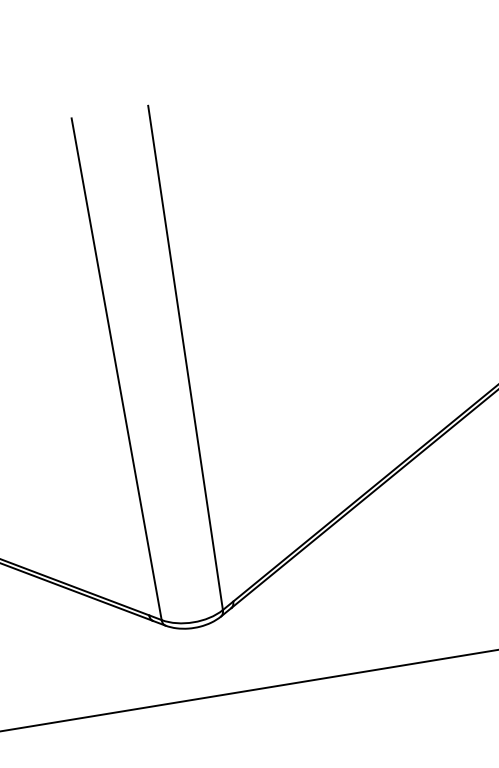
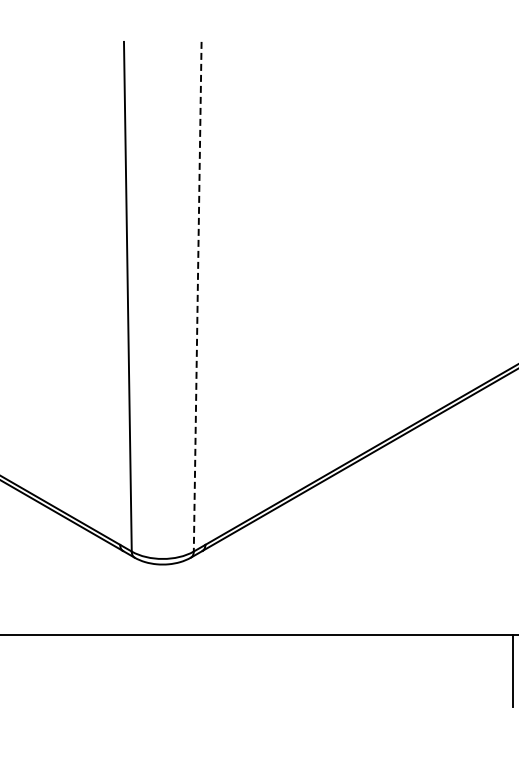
line: (185, 357) -> (197, 296), solid -> dashed

